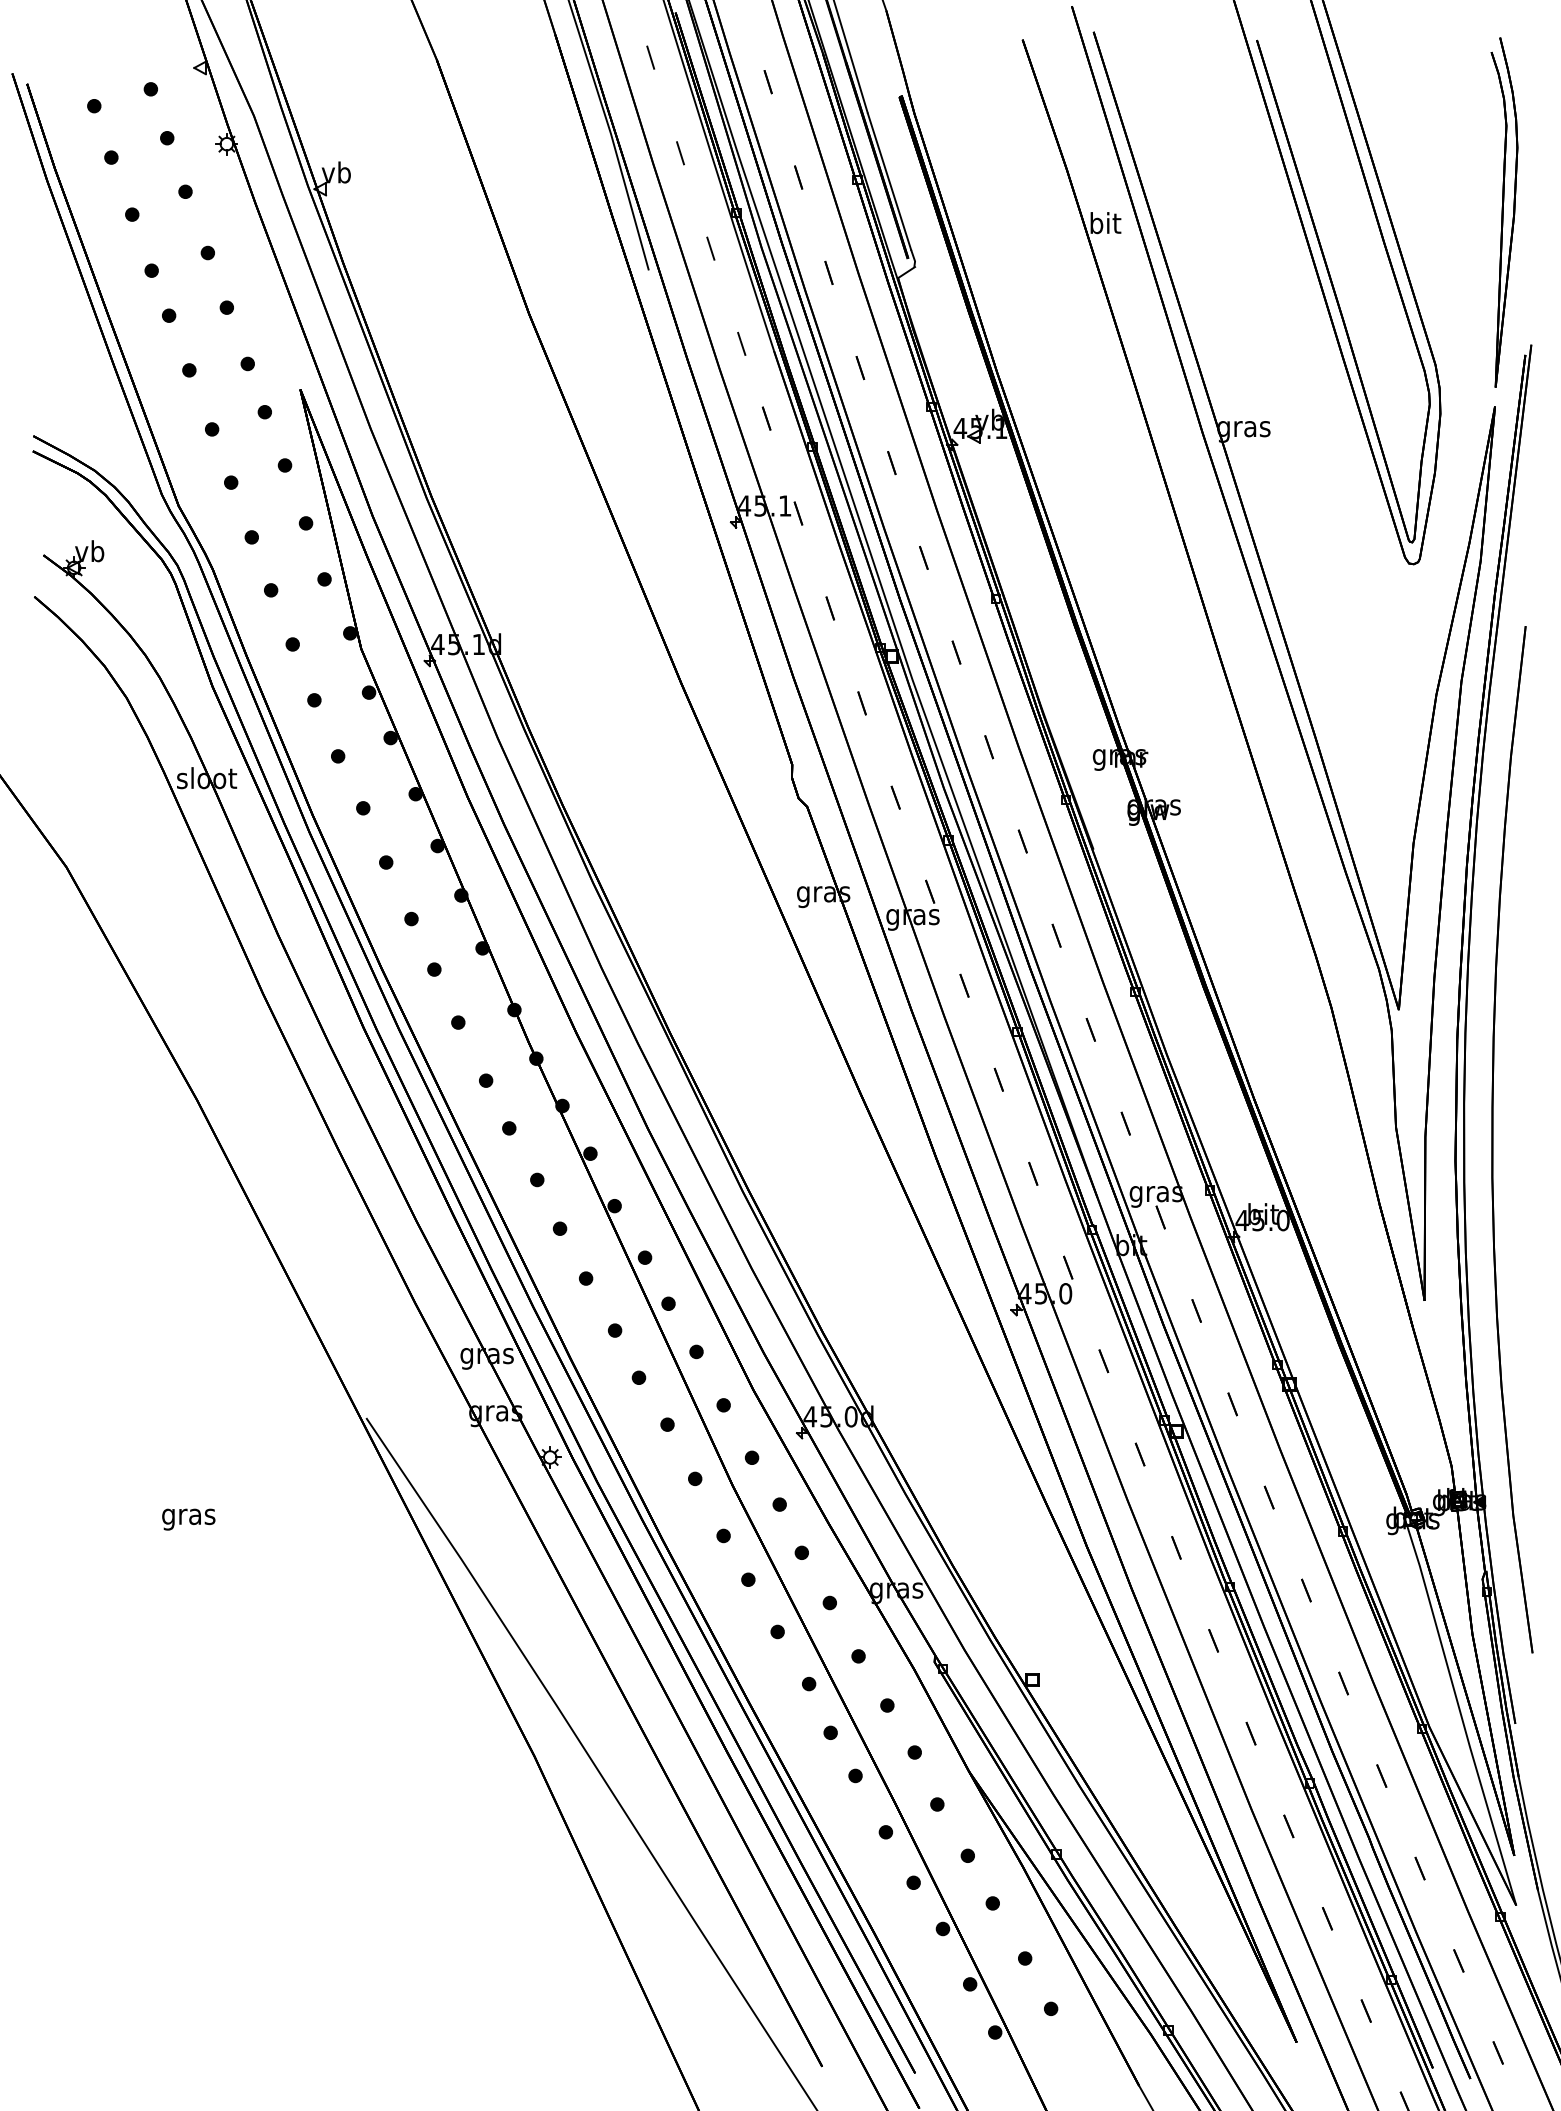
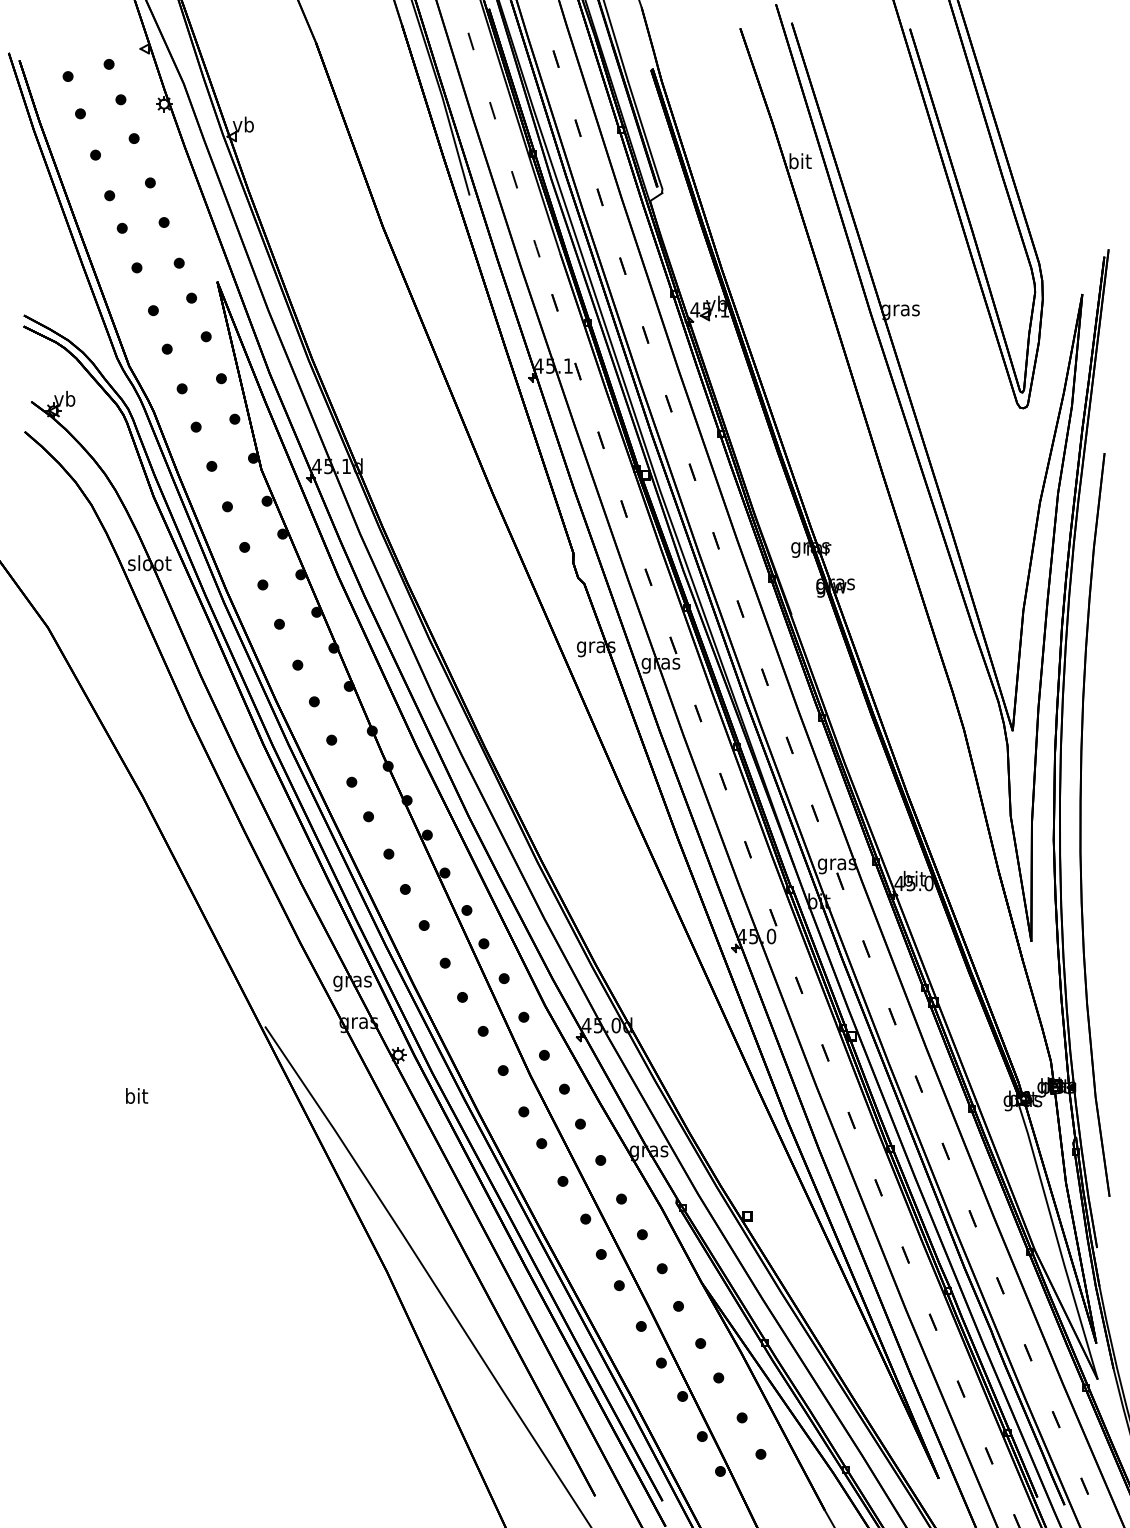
part: (1504, 212) -> (1089, 153), removed
text: (188, 1516) -> (136, 1097), gras -> bit

